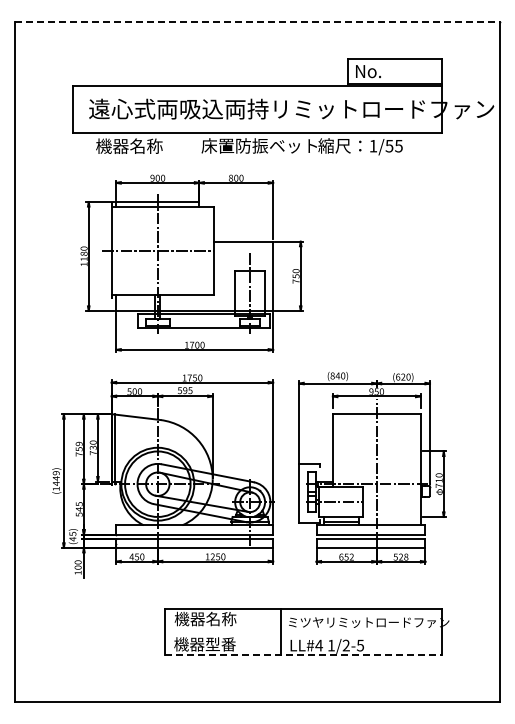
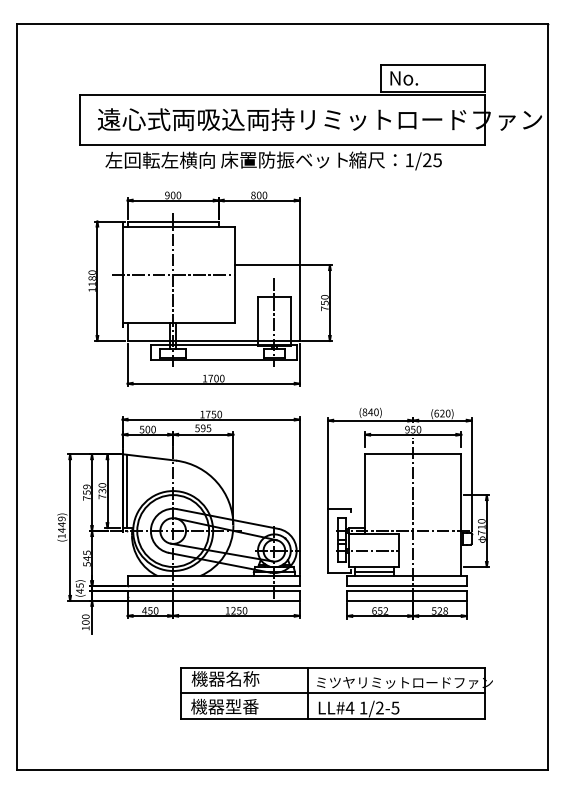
line: (257, 21) -> (282, 23), dashed -> solid
text: (145, 145) -> (159, 159), 機器名称 -> 左回転左横向
text: (389, 145) -> (427, 159), 1/55 -> 1/25
line: (303, 632) -> (332, 693), added
line: (304, 655) -> (334, 718), dashed -> solid

